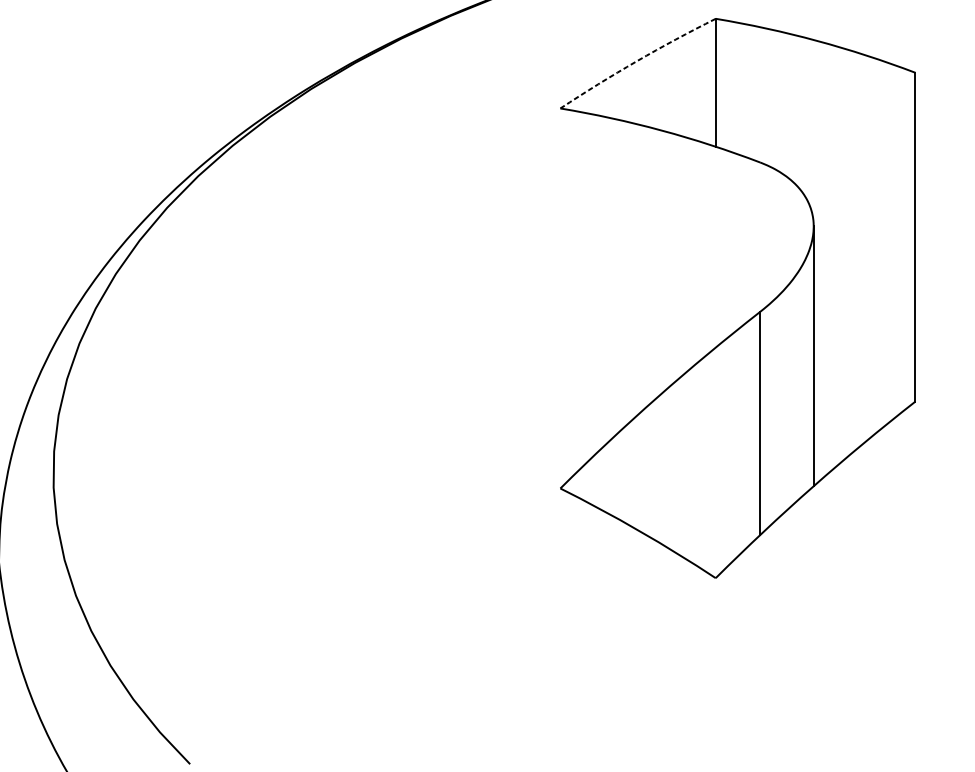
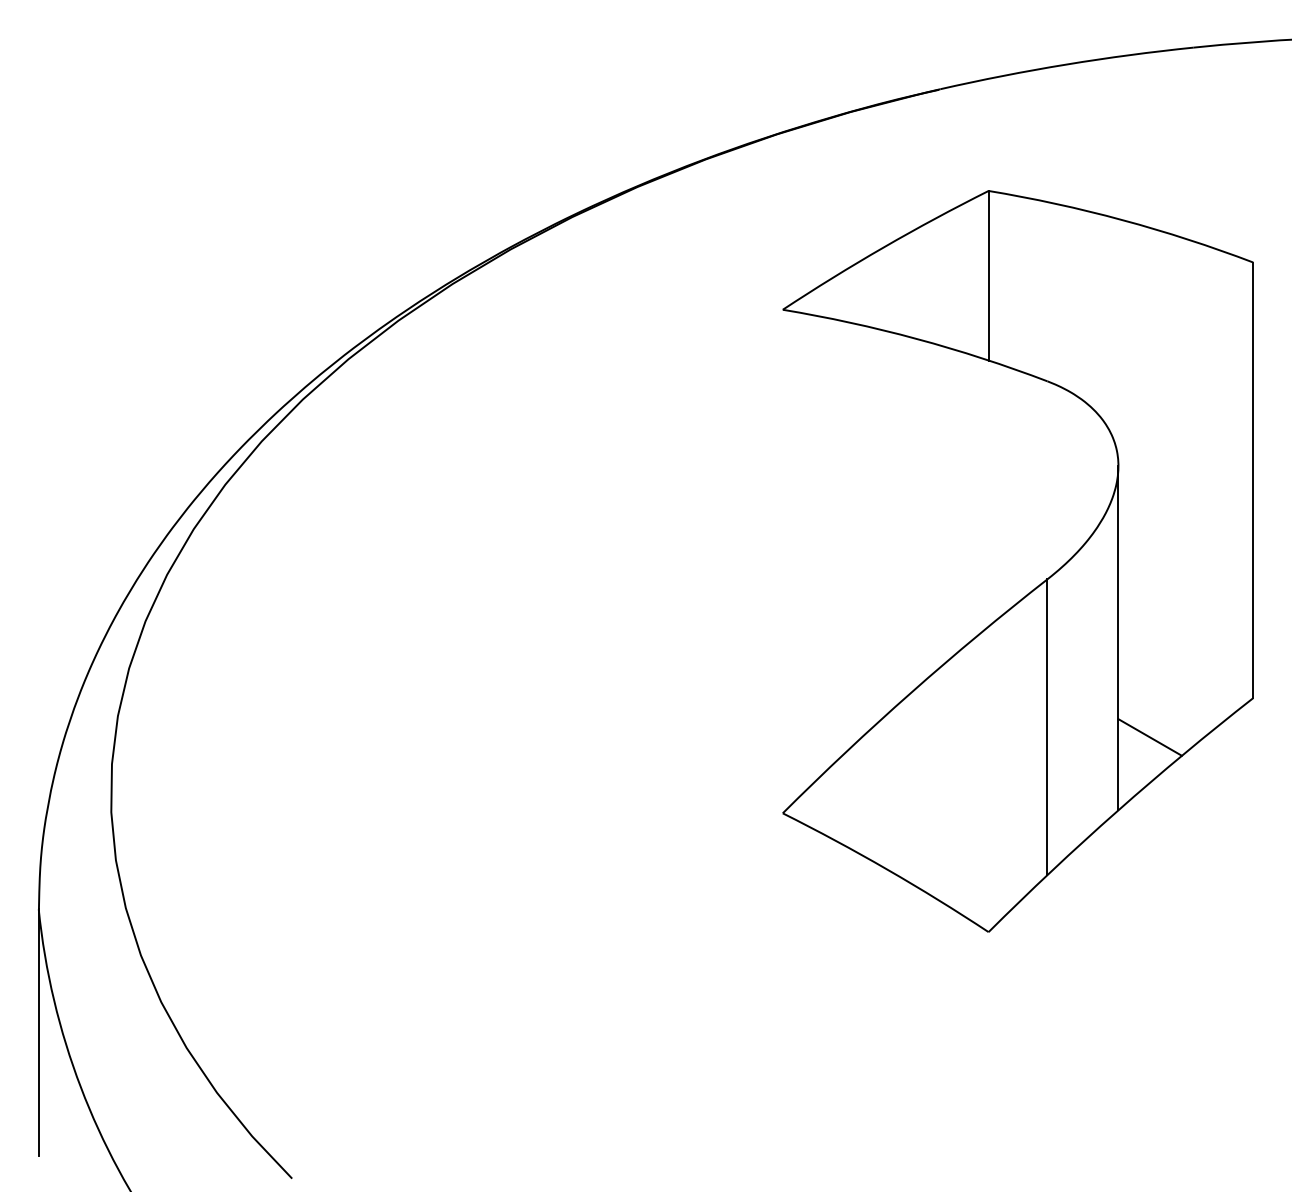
arc: (636, 61) -> (883, 247), dashed -> solid
line: (837, 431) -> (1149, 737), added

